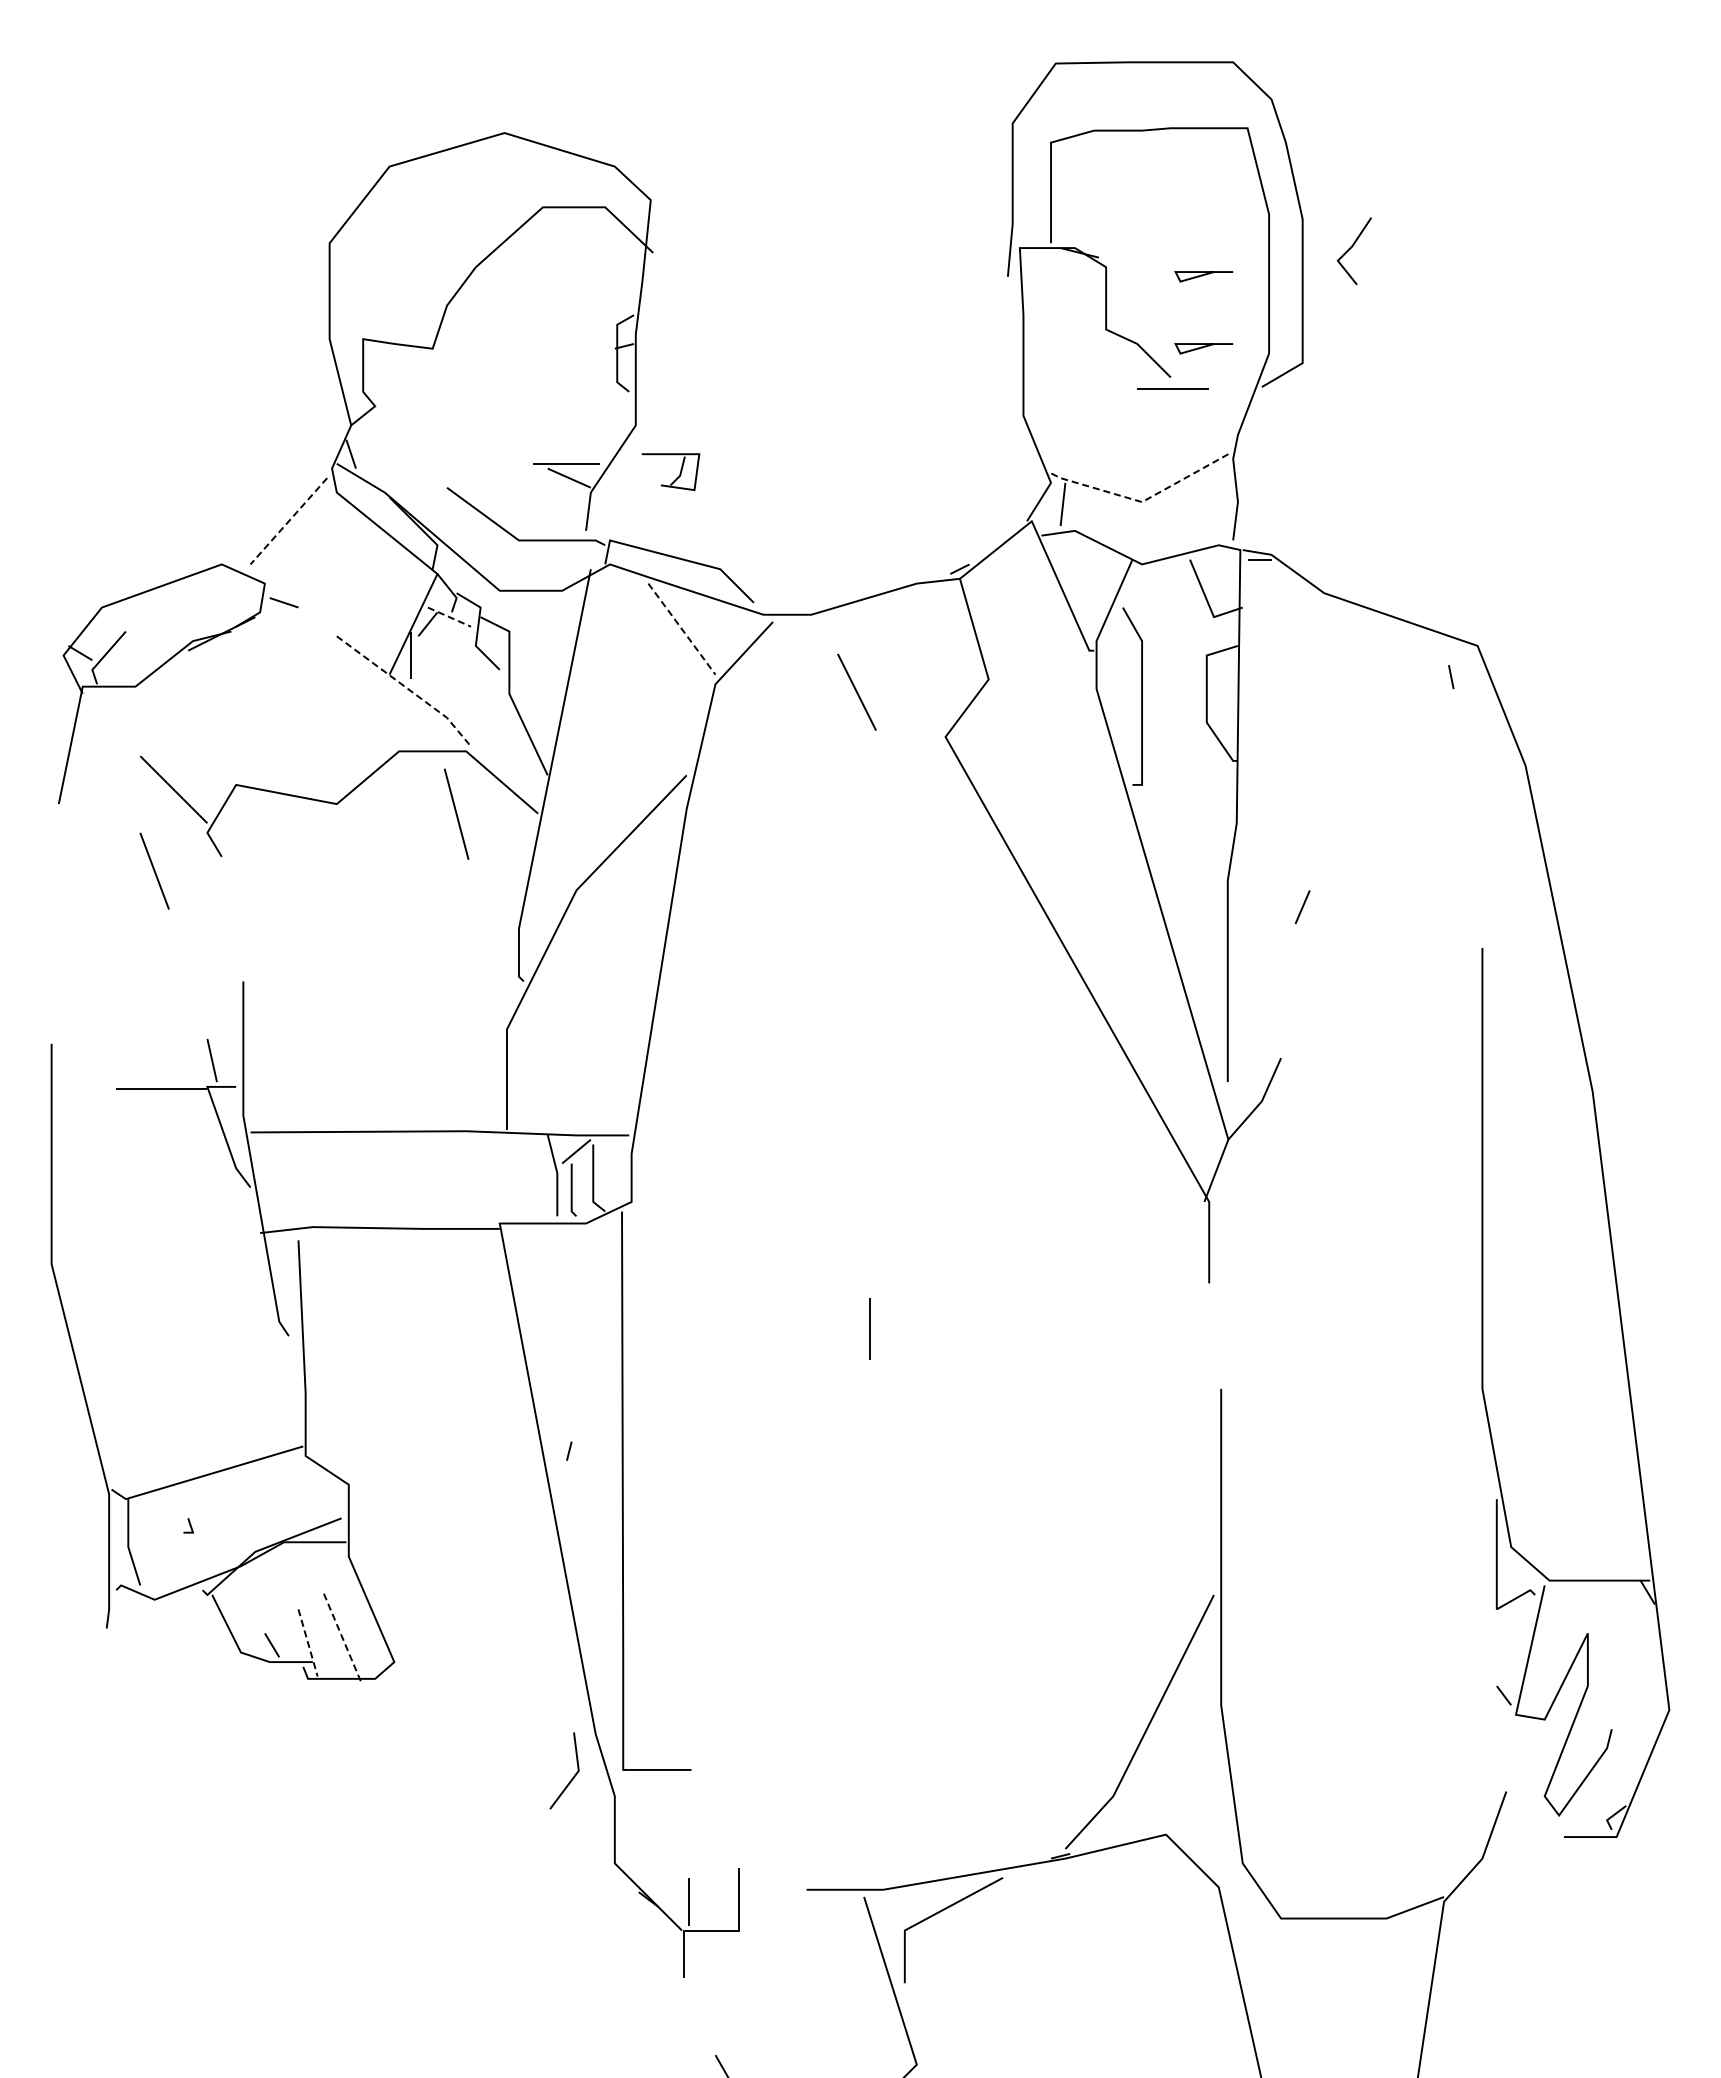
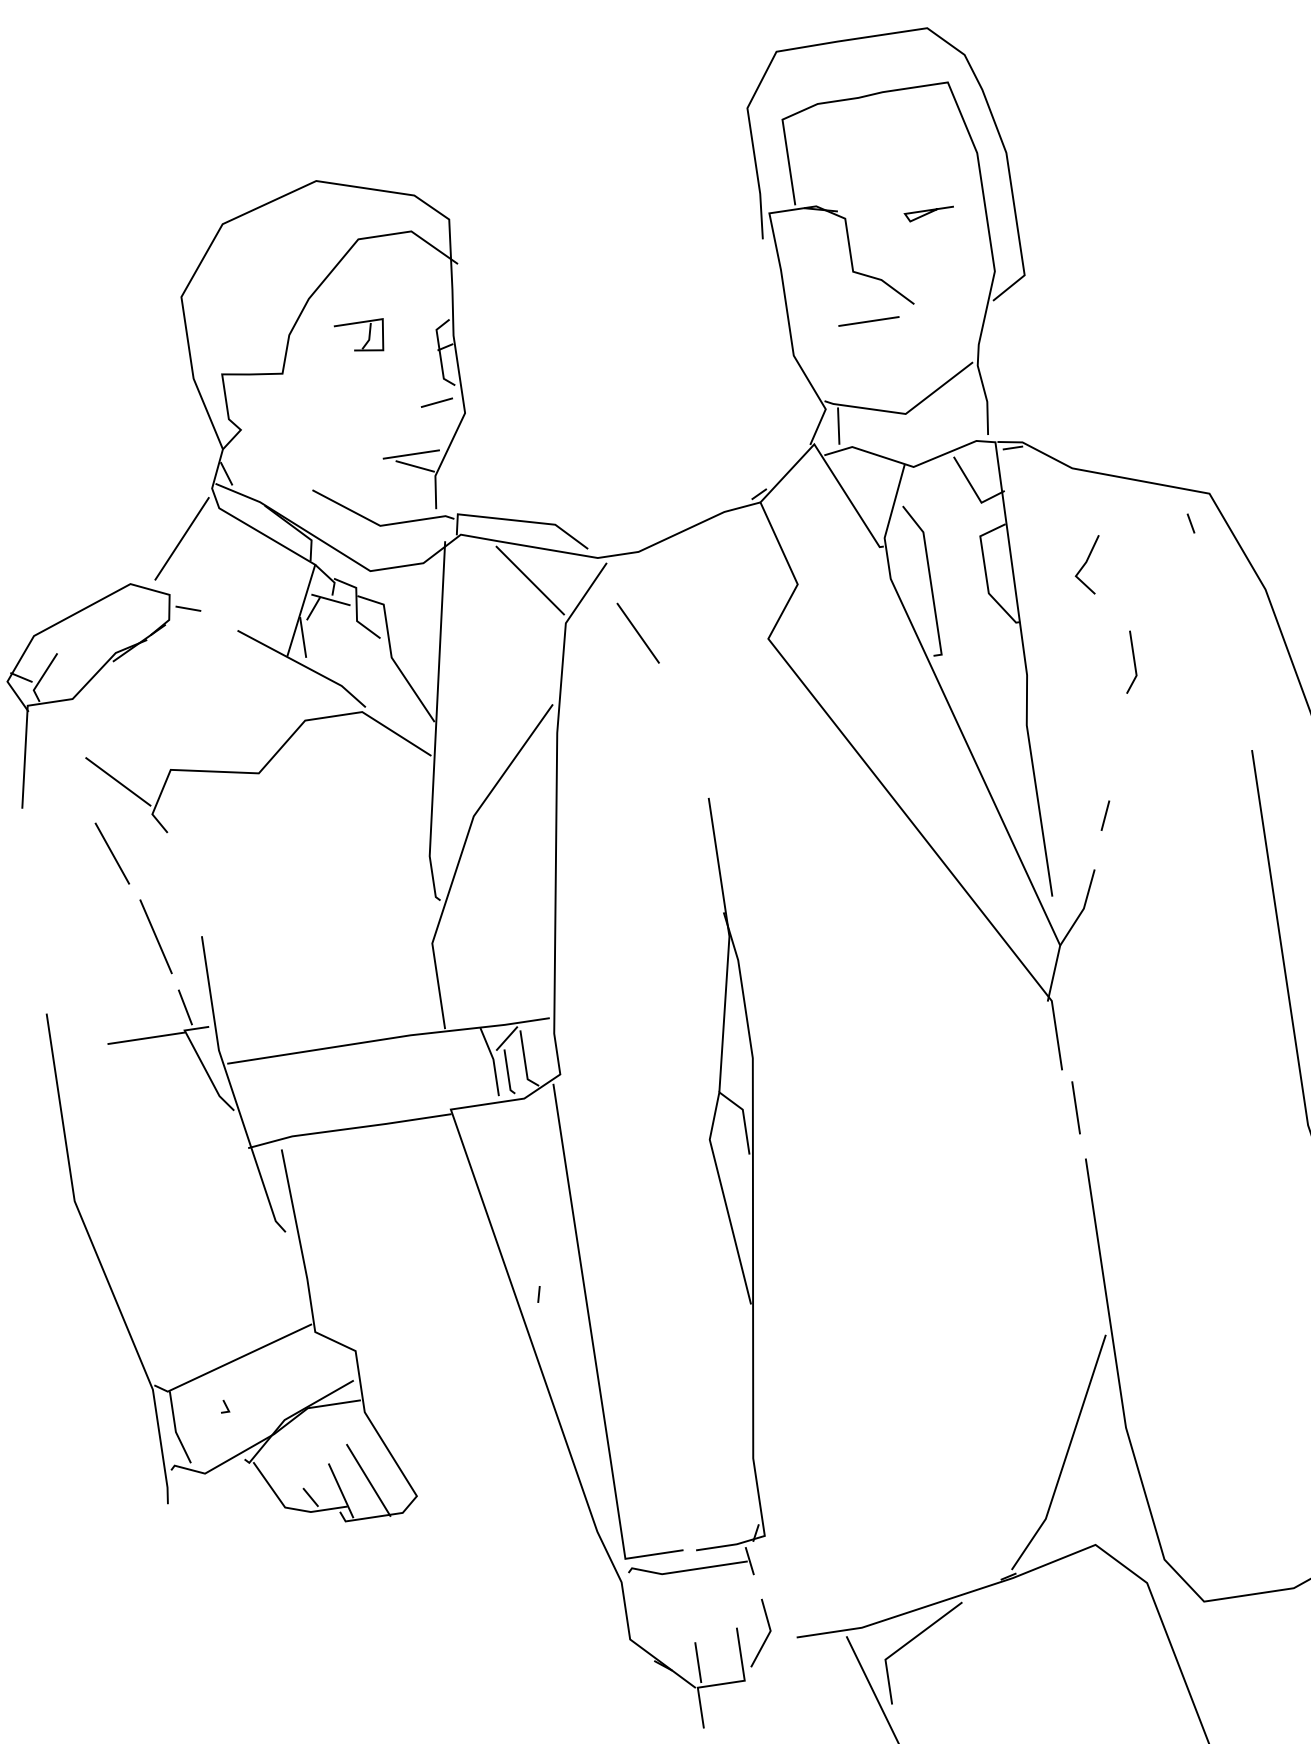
line: (1351, 248) -> (1085, 564), moved
line: (1203, 347) -> (938, 274), removed
line: (1172, 388) -> (868, 320), moved
line: (605, 408) -> (437, 402), added
part: (679, 473) -> (368, 338), moved
line: (1142, 502) -> (906, 414), dashed -> solid
line: (288, 521) -> (181, 539), dashed -> solid
line: (449, 617) -> (331, 600), dashed -> solid
line: (681, 629) -> (529, 580), dashed -> solid
line: (407, 688) -> (304, 666), dashed -> solid
line: (856, 691) -> (637, 632), moved
line: (456, 813) -> (155, 936), moved
line: (1361, 825) -> (1133, 661), added
line: (1302, 907) -> (1105, 816), moved
line: (869, 1328) -> (1075, 1107), moved
part: (795, 1349) -> (718, 1179), added
line: (341, 1635) -> (368, 1480), dashed -> solid
line: (308, 1642) -> (341, 1490), dashed -> solid
line: (572, 1777) -> (766, 1637), moved

